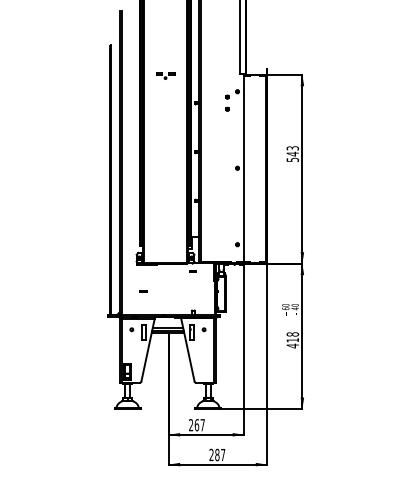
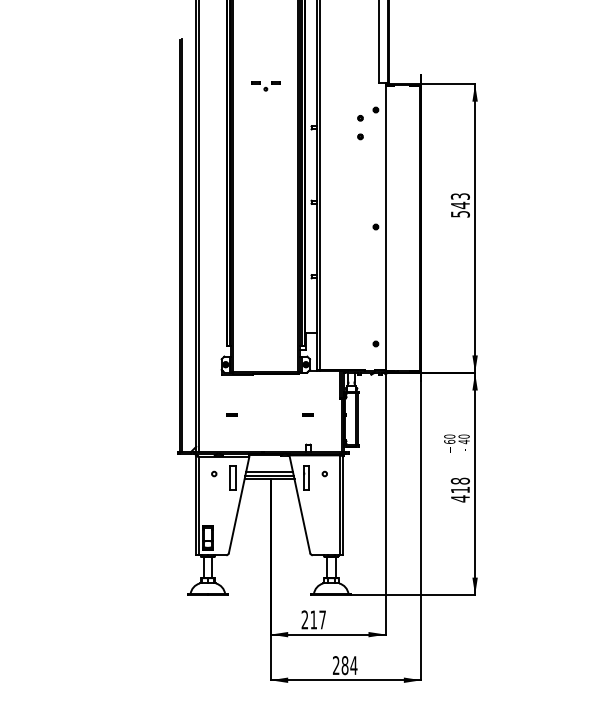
part: (192, 271) -> (307, 415), moved
text: (196, 425) -> (313, 620), 267 -> 217
text: (222, 455) -> (352, 666), 287 -> 284

